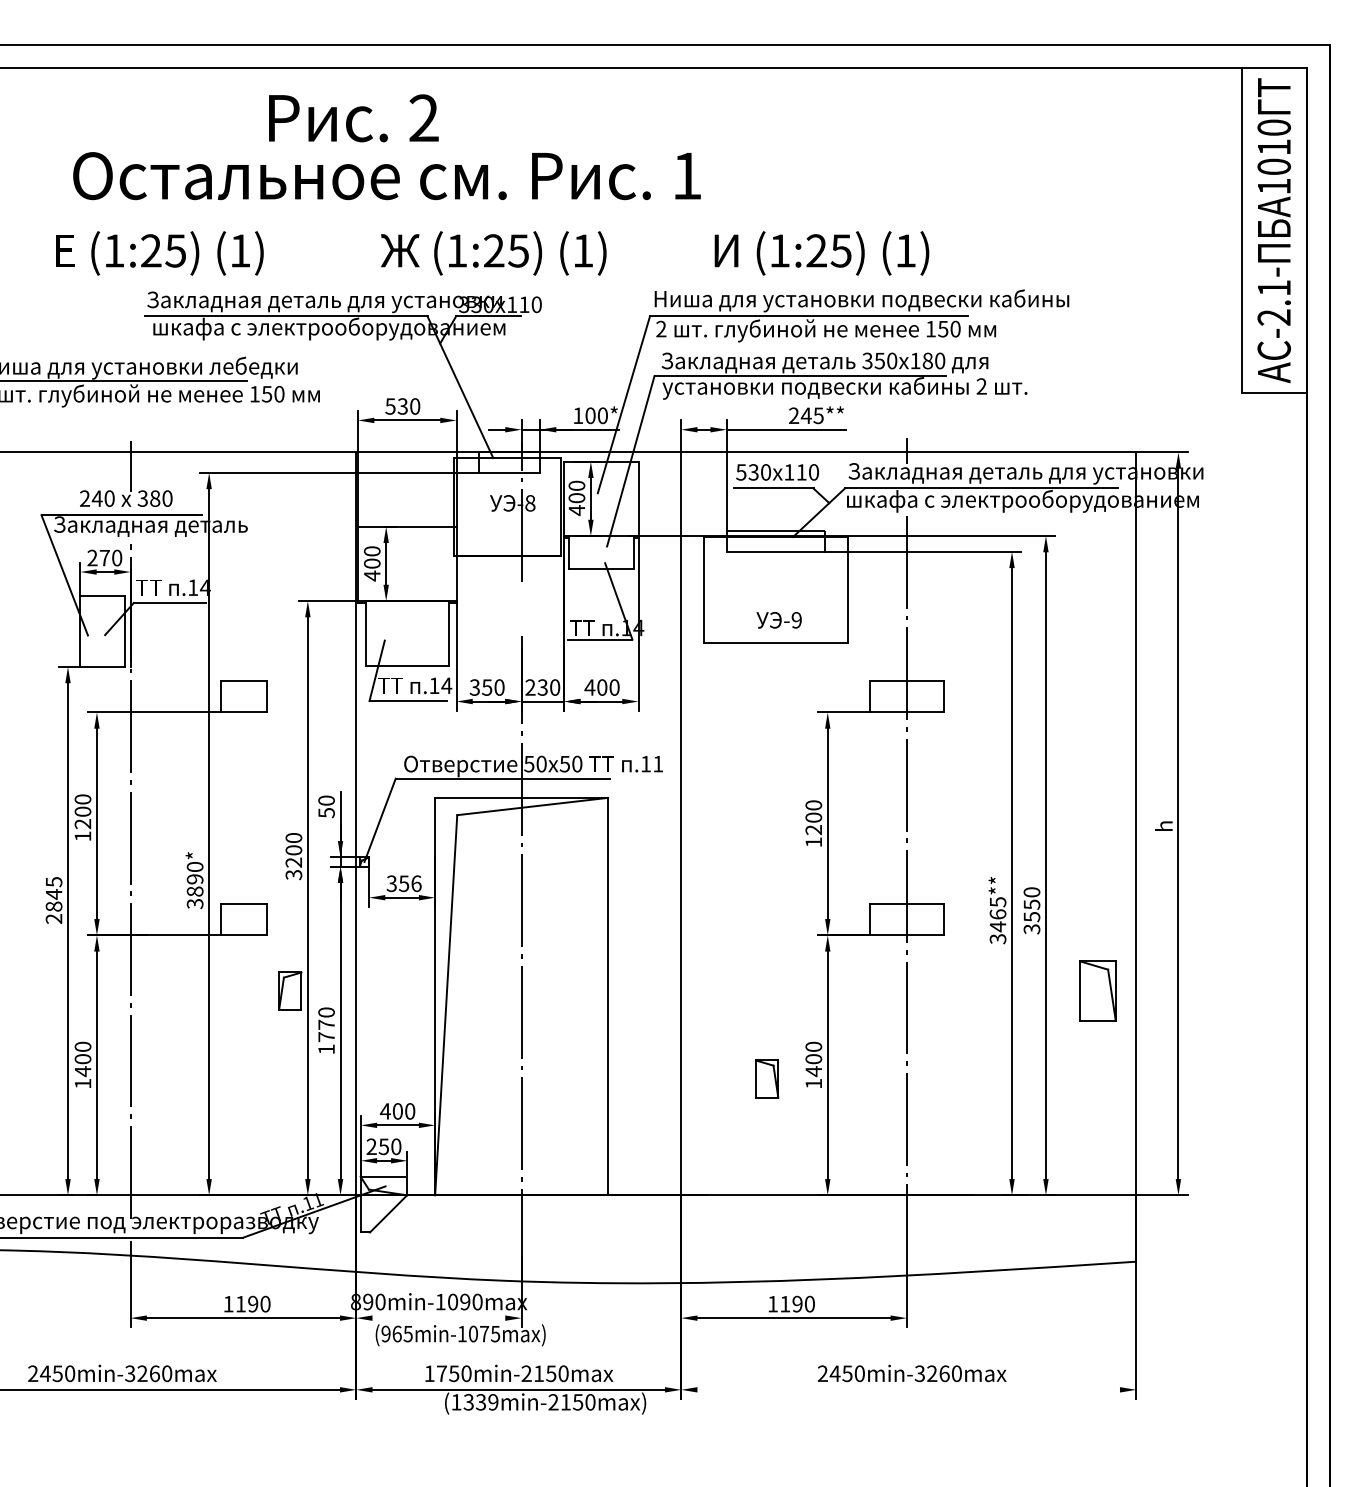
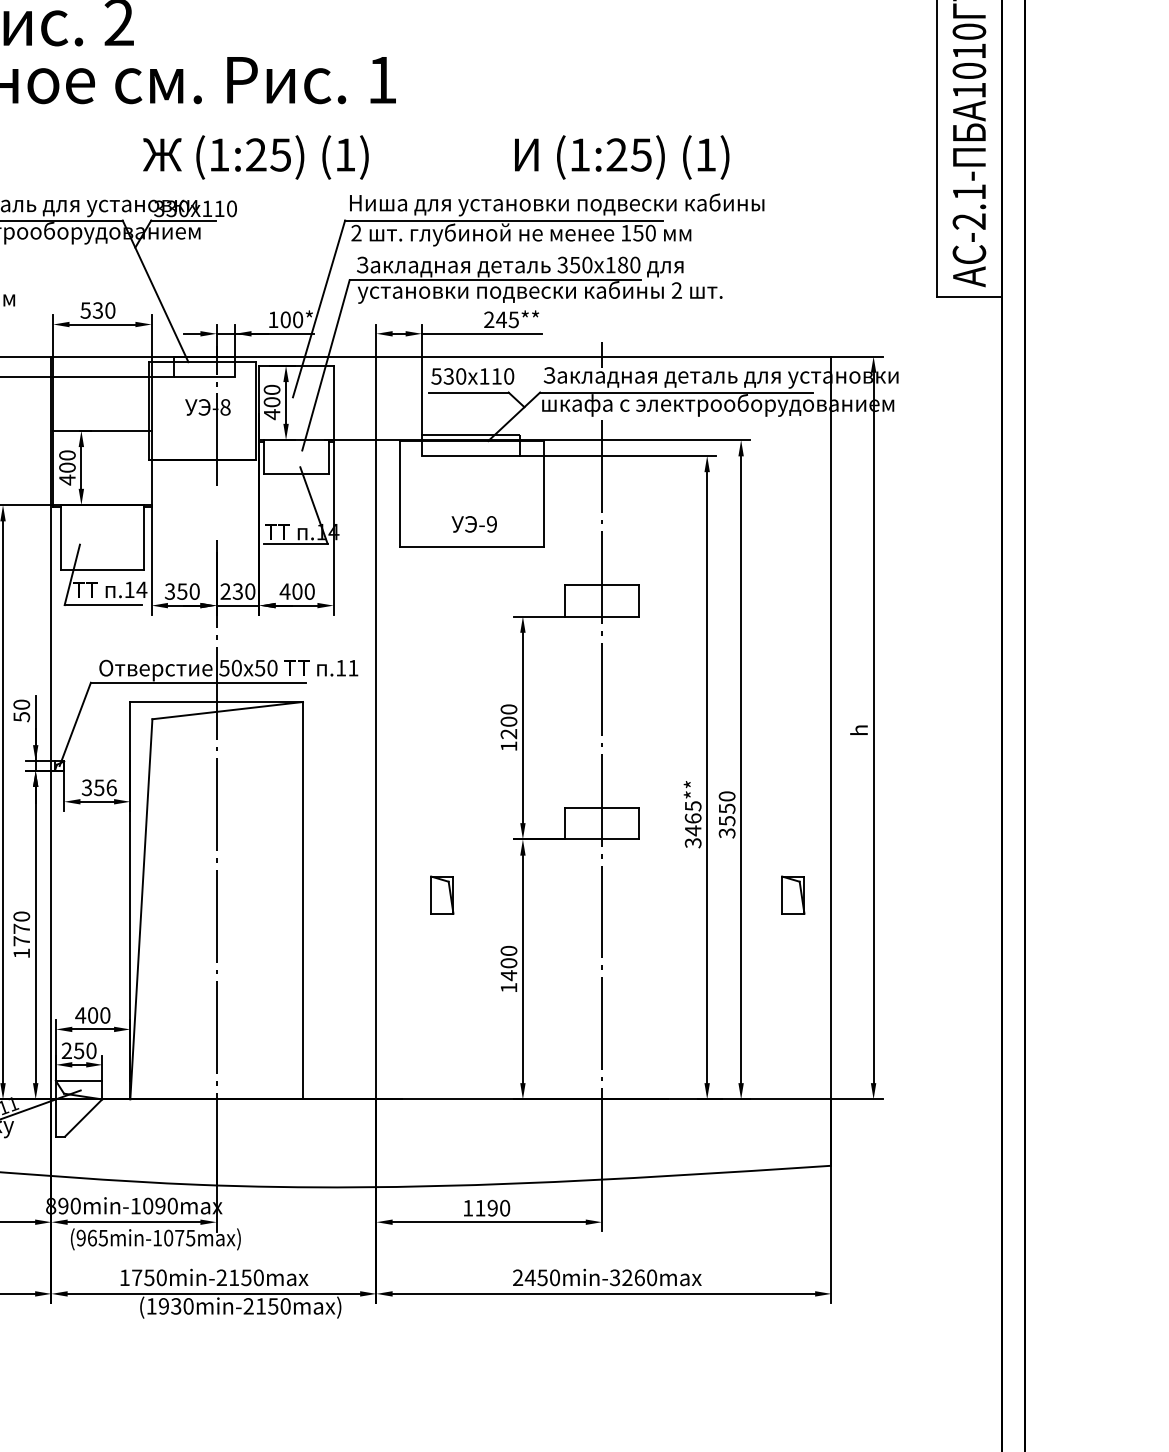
text: (493, 253) -> (255, 157), moved
text: (821, 253) -> (621, 157), moved
part: (1098, 990) -> (793, 894), size x0.62
part: (767, 1078) -> (442, 894), moved
line: (438, 1318) -> (133, 1222), added
line: (908, 1389) -> (603, 1293), added
text: (480, 1402) -> (175, 1306), (1339min-2150max) -> (1930min-2150max)

